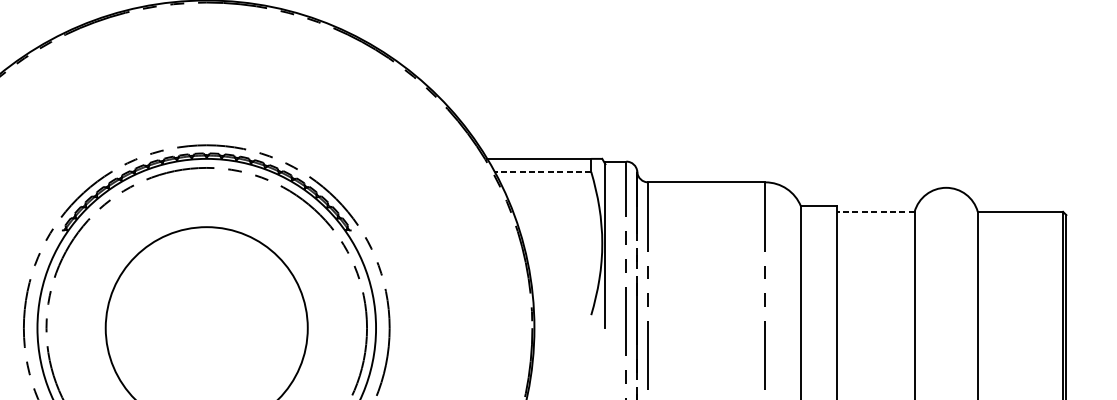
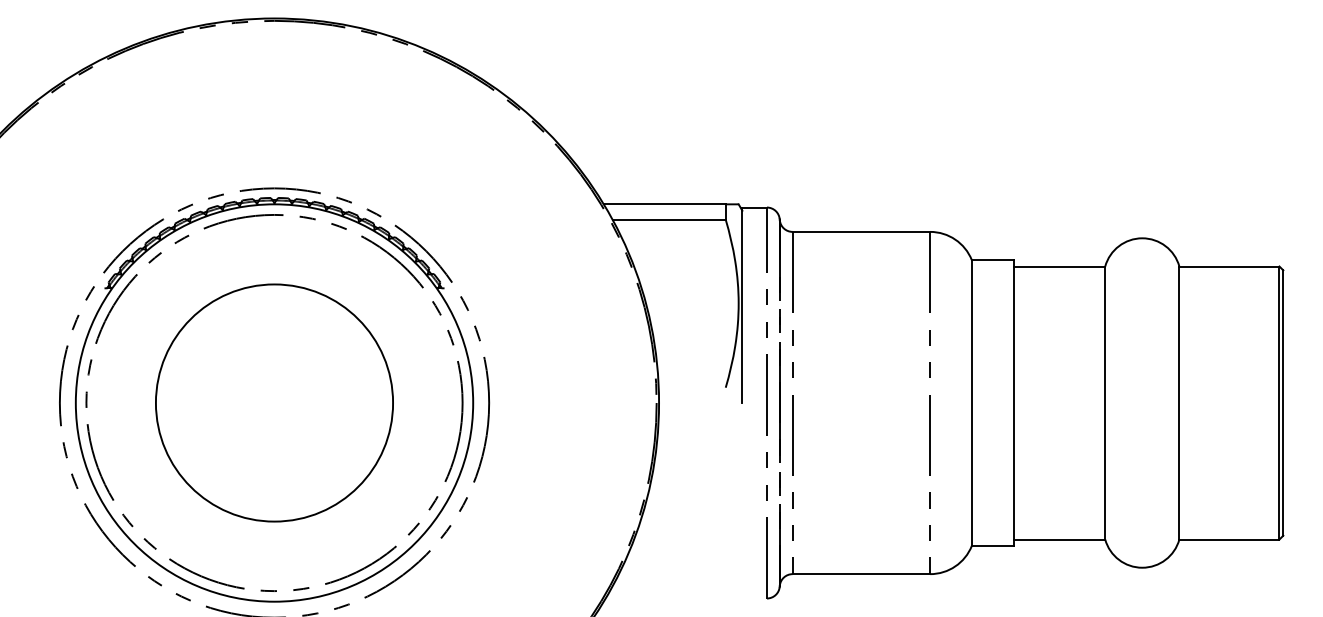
line: (543, 171) -> (669, 219), dashed -> solid
line: (875, 211) -> (1059, 266), dashed -> solid

